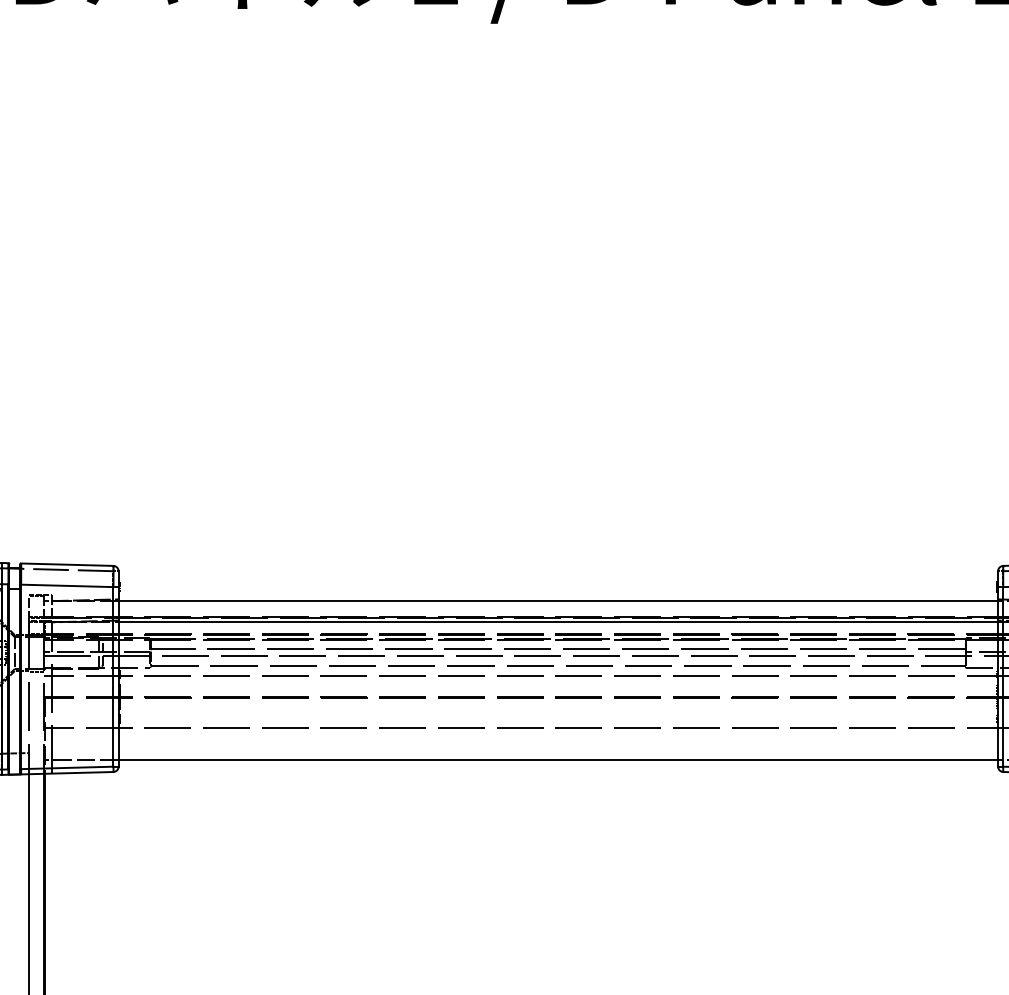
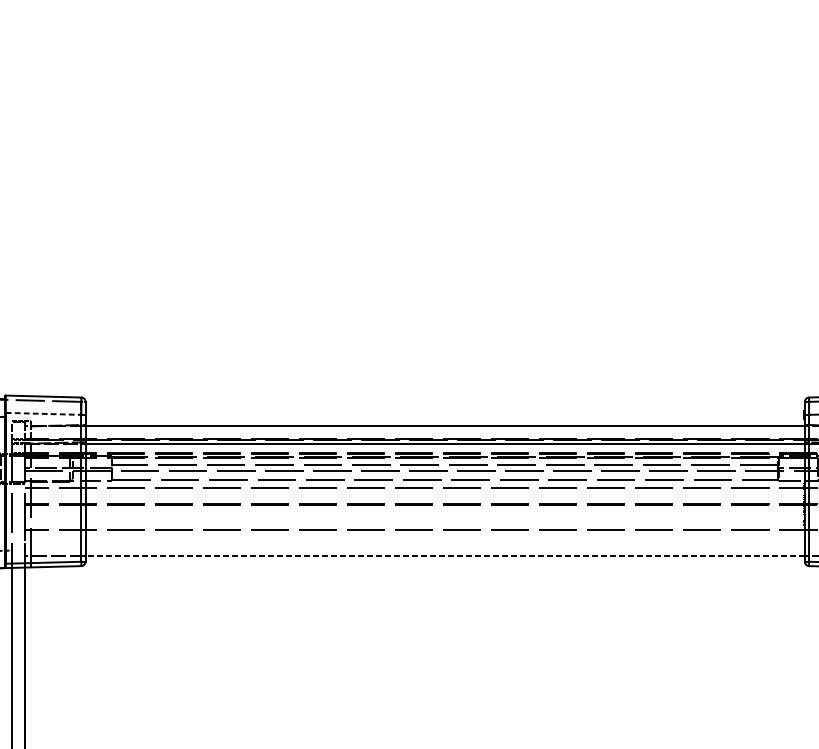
line: (67, 585) -> (43, 413), solid -> dashed
line: (558, 760) -> (445, 556), solid -> dashed

